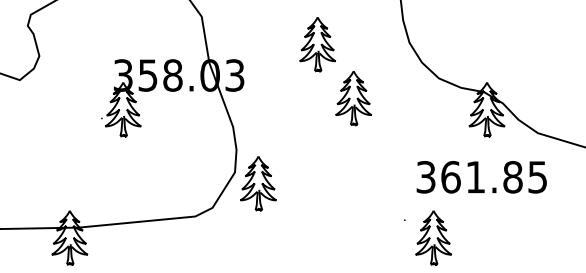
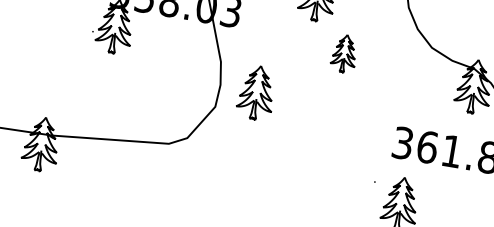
part: (353, 98) -> (344, 53), size x0.7
part: (258, 183) -> (256, 92), moved

